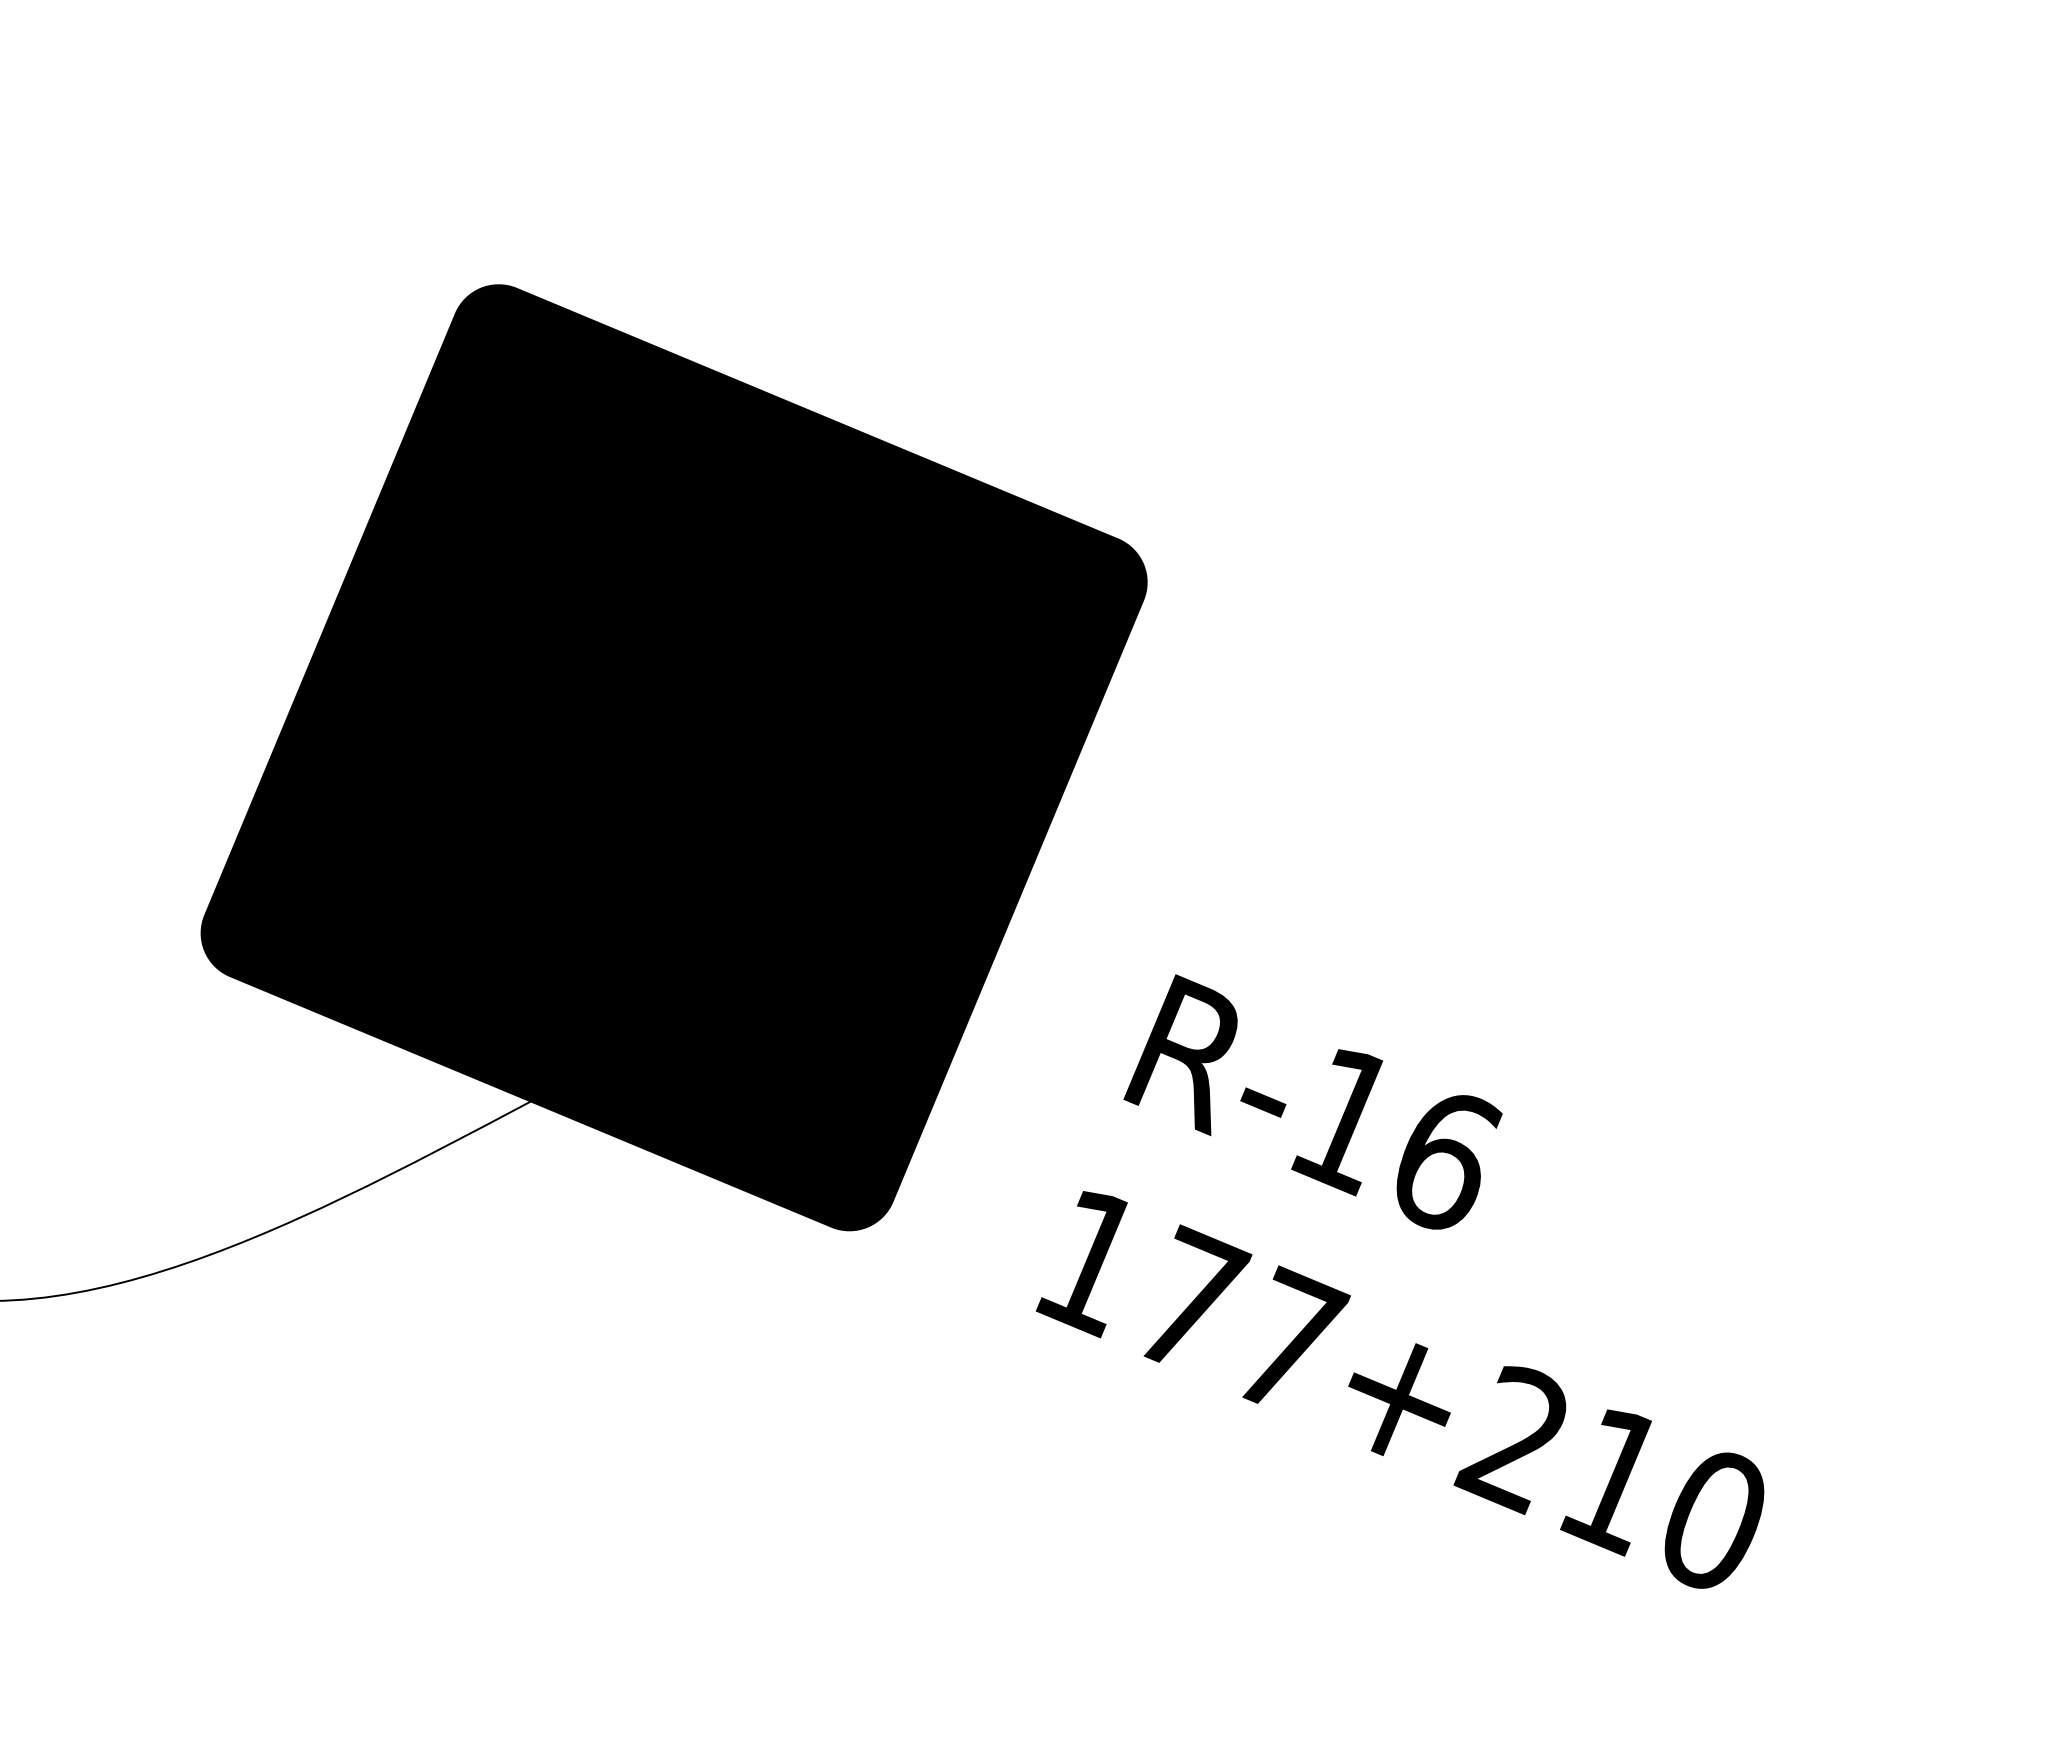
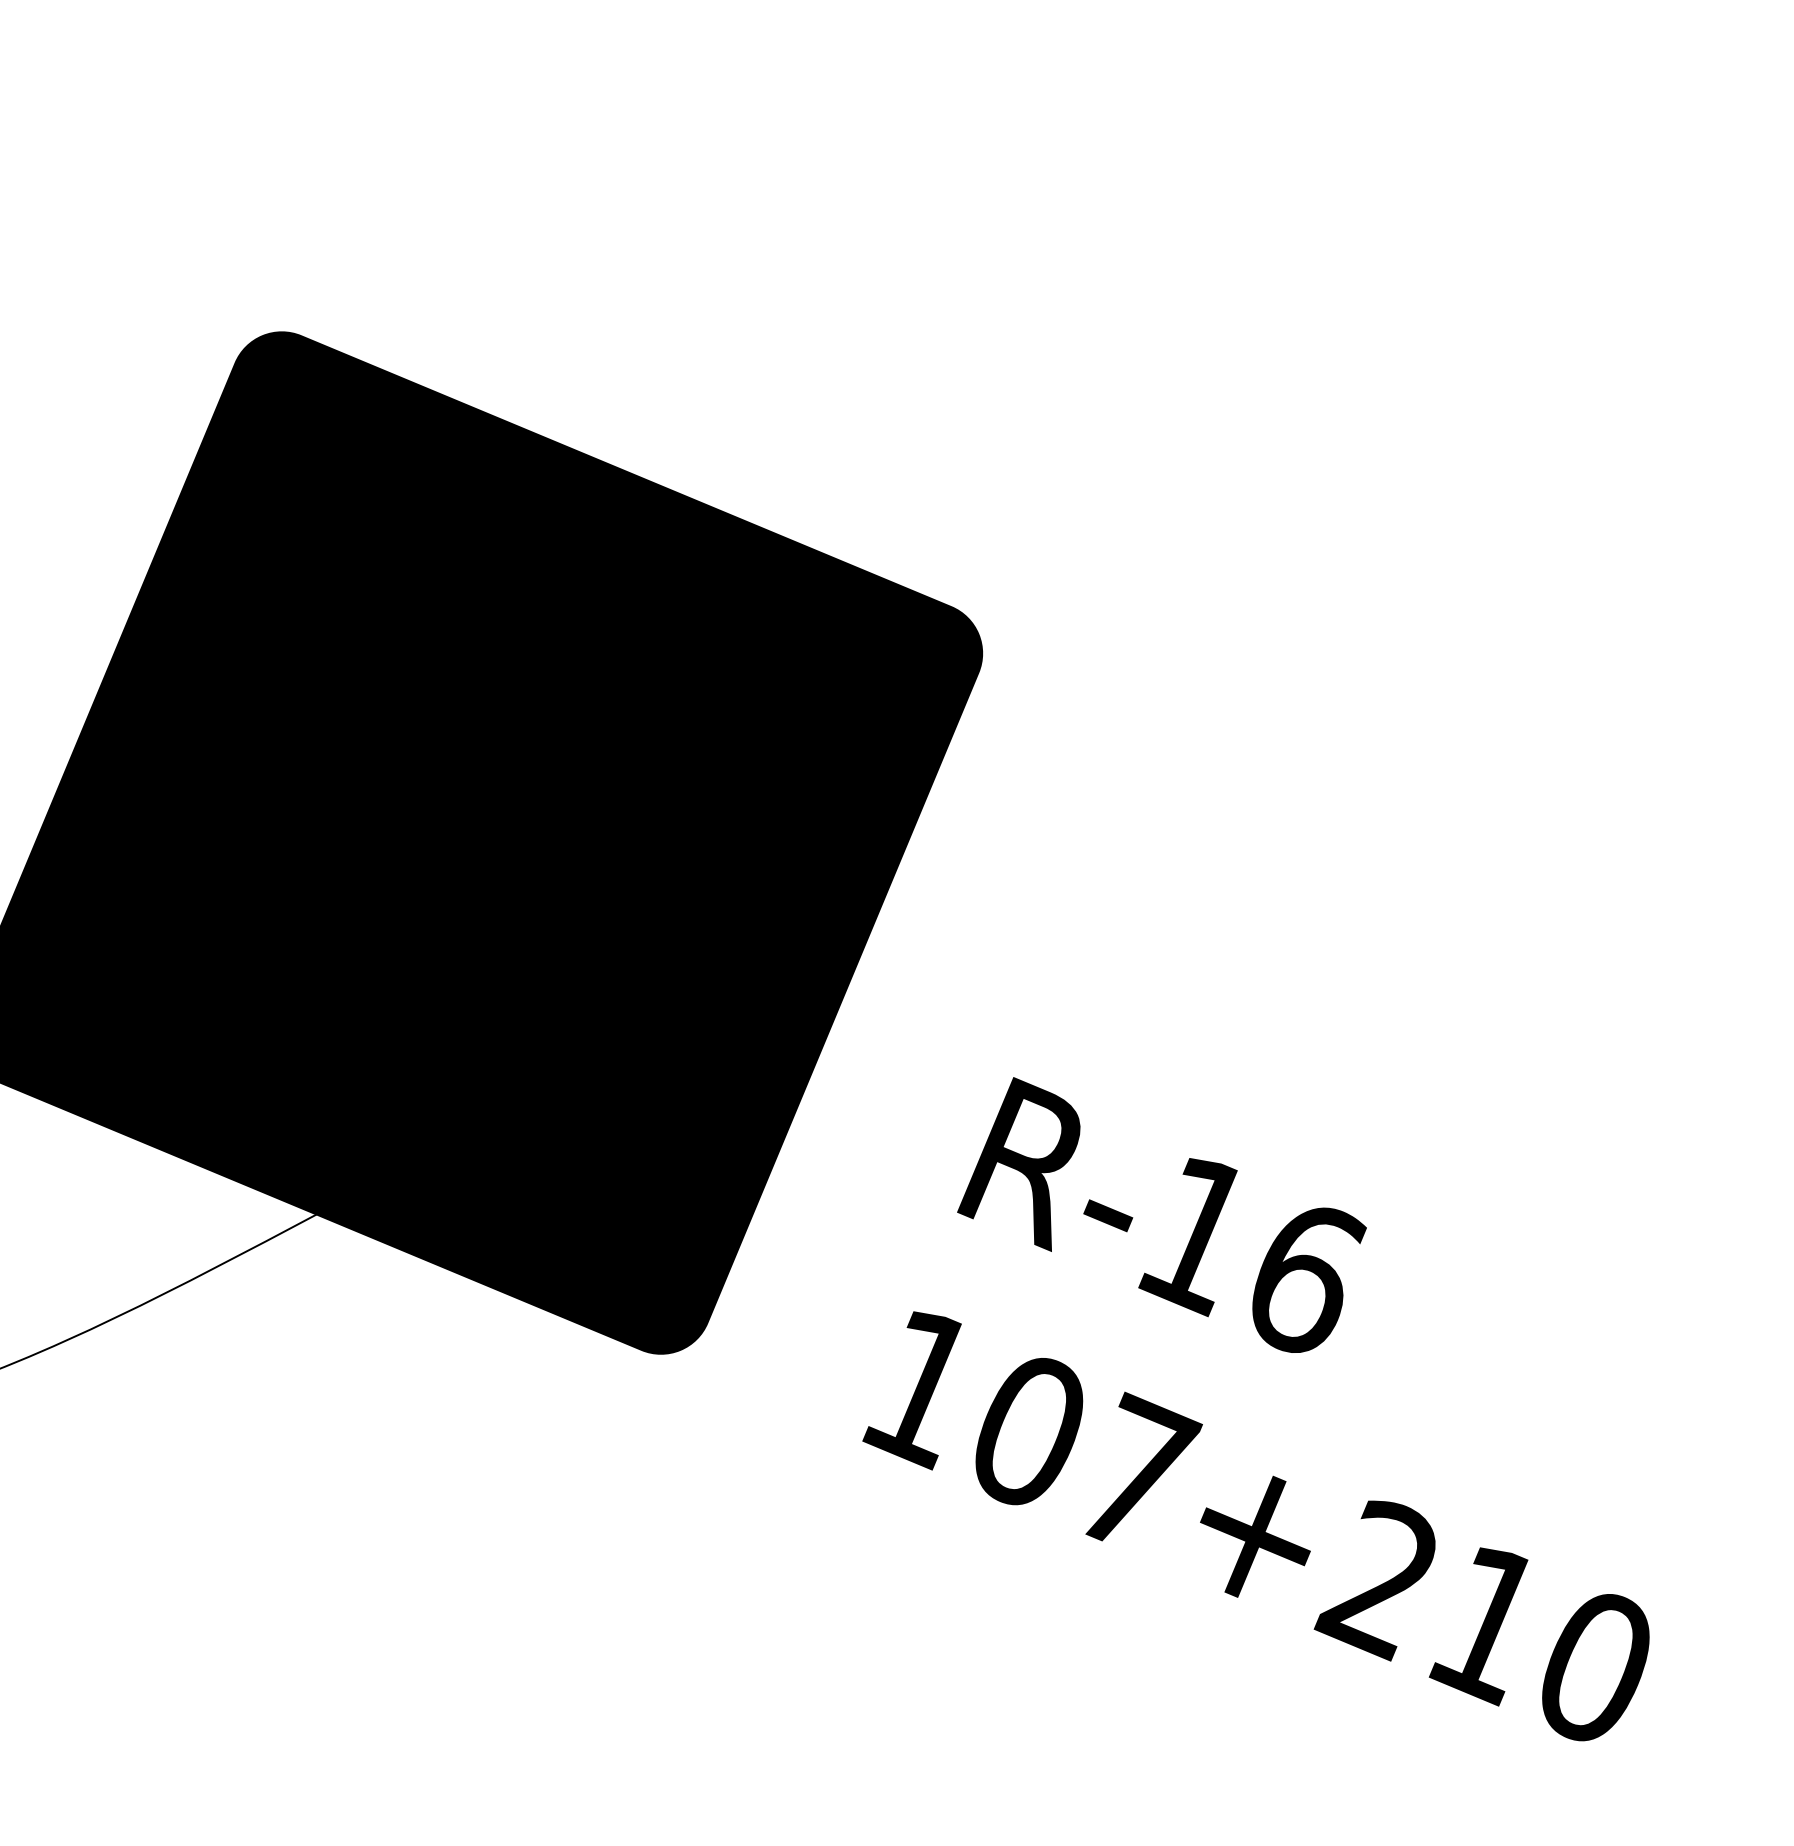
text: (1196, 1297) -> (1036, 1426), 177+210 -> 107+210

